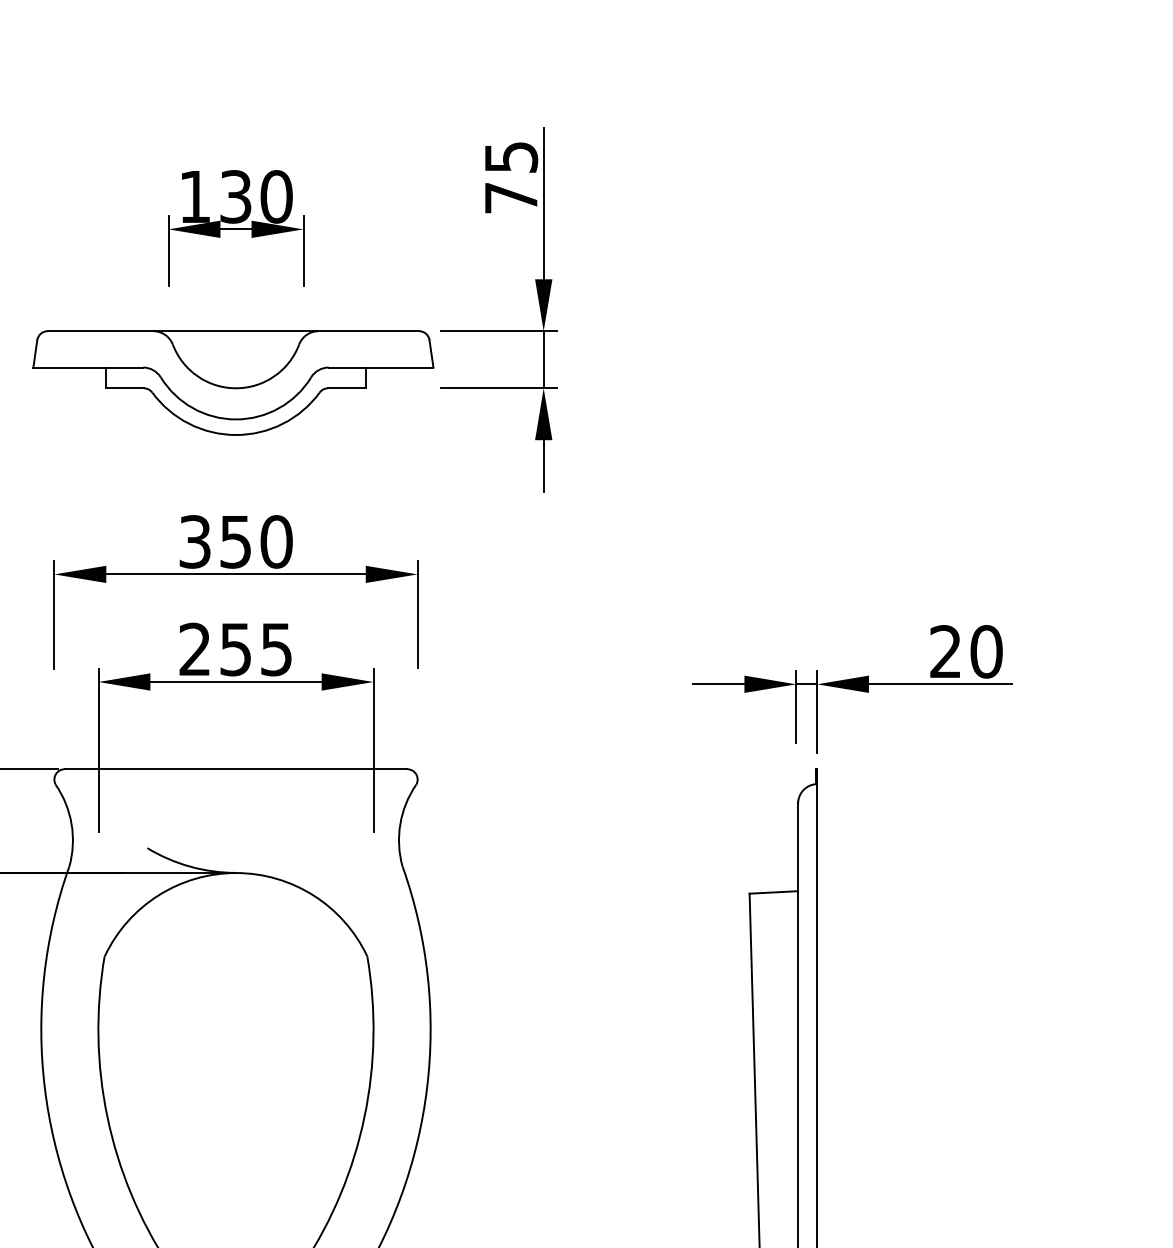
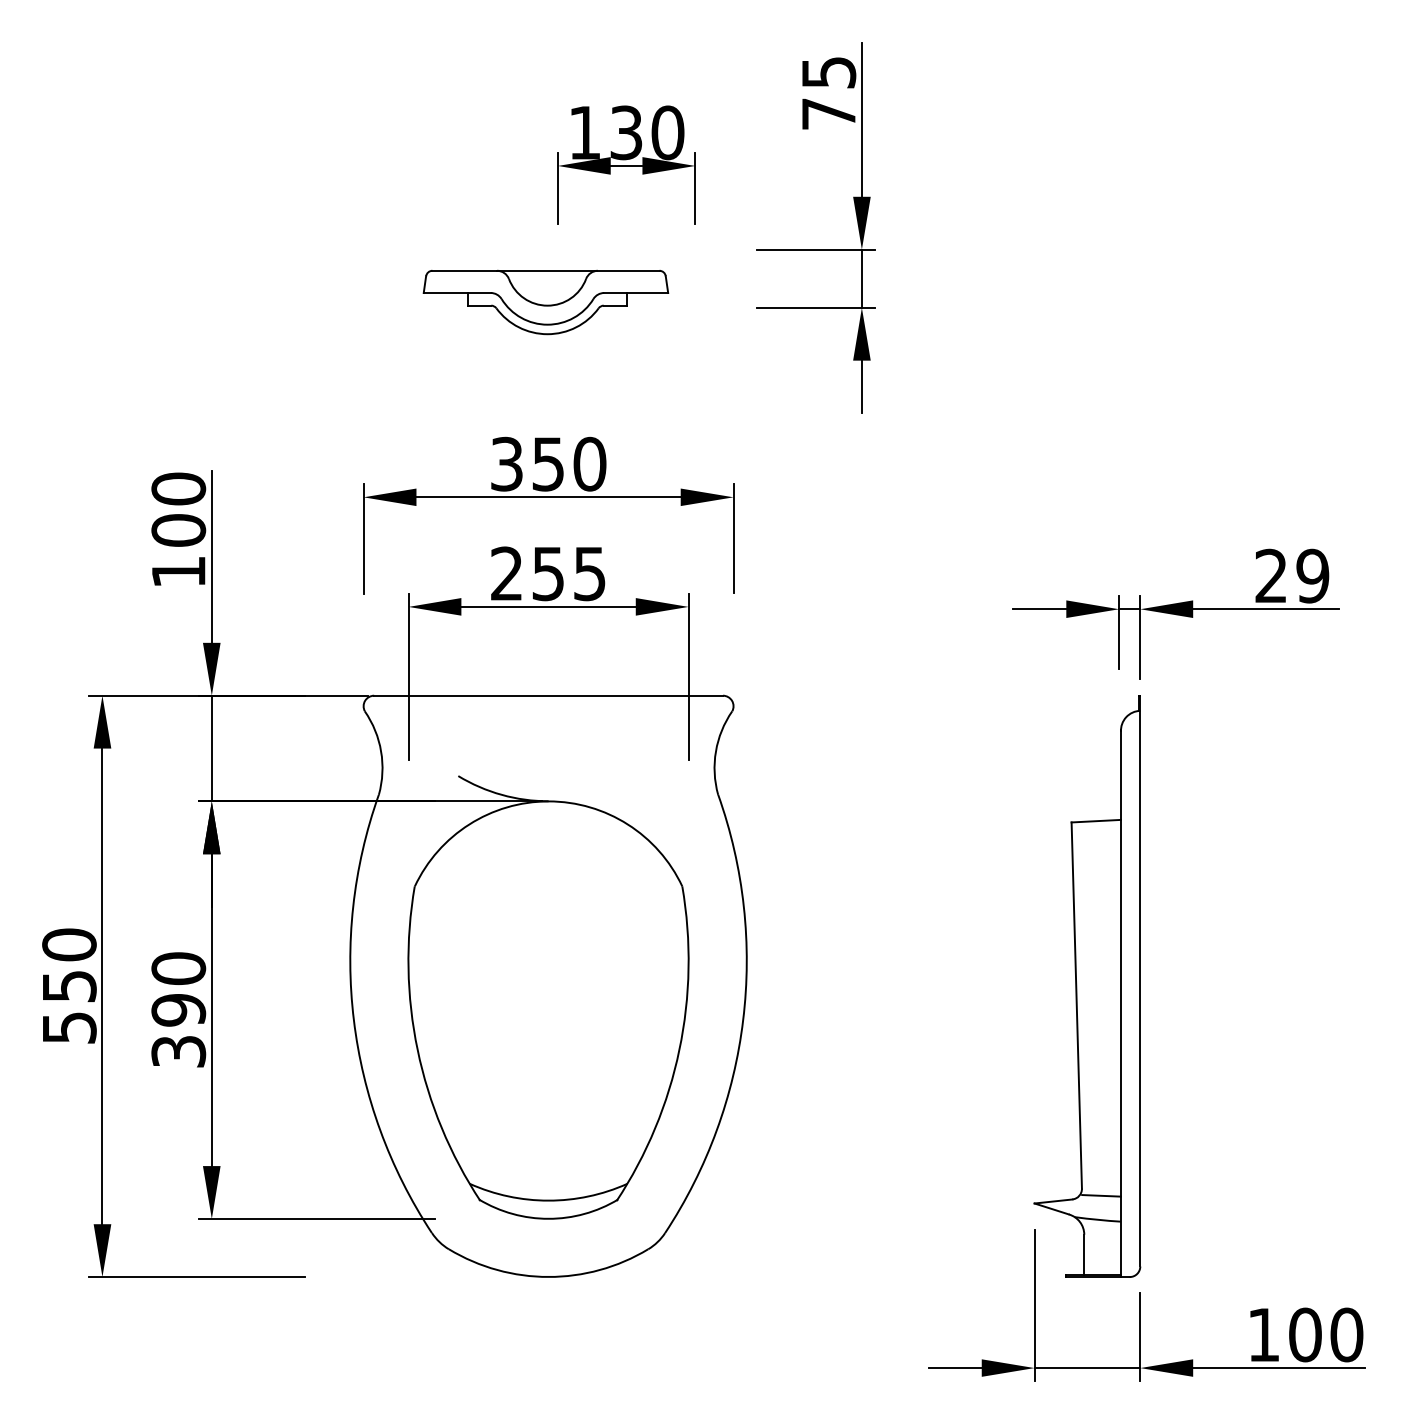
part: (235, 227) -> (626, 164), moved
part: (232, 383) -> (545, 302), size x0.6
text: (986, 651) -> (1312, 575), 20 -> 29

